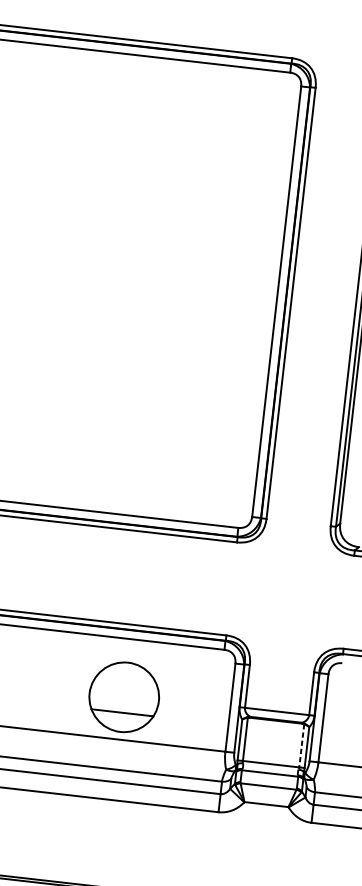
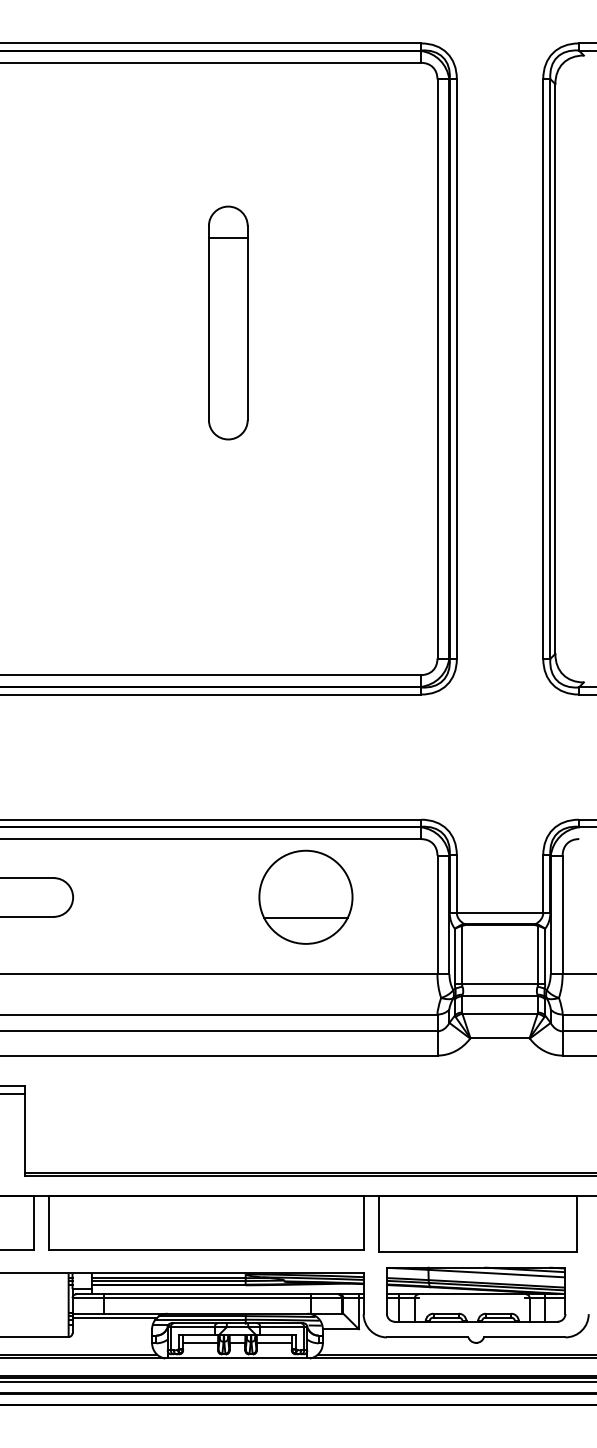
part: (125, 249) -> (228, 322), added
part: (123, 696) -> (305, 896), moved
line: (301, 745) -> (537, 954), dashed -> solid

